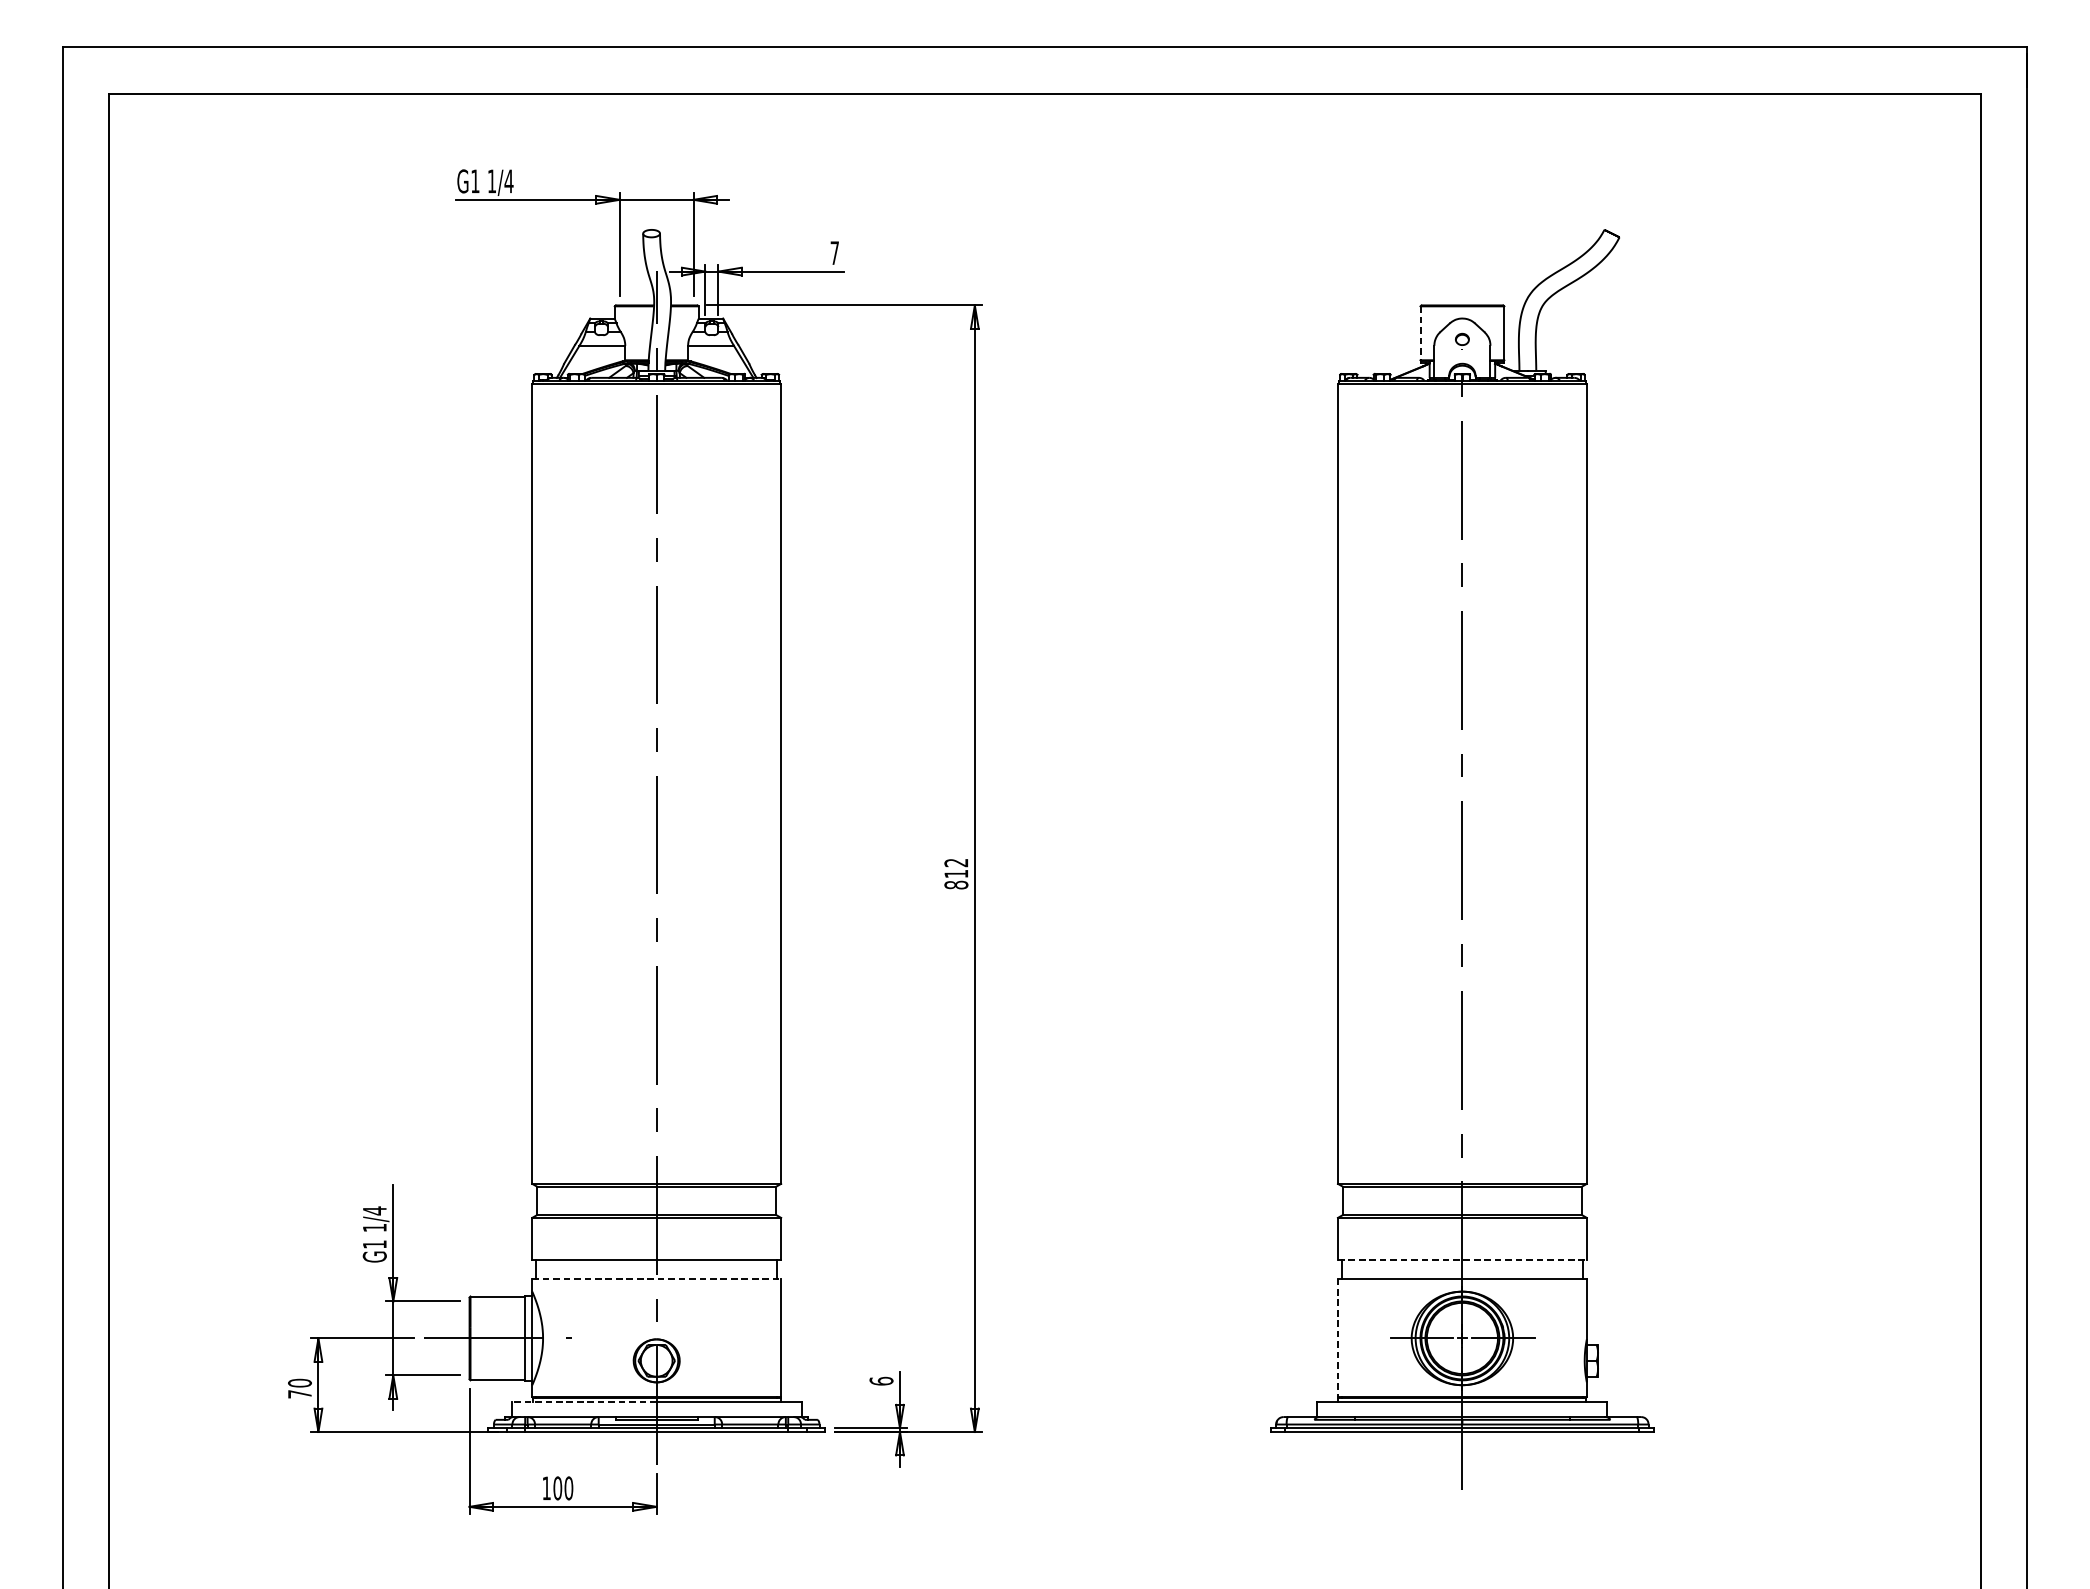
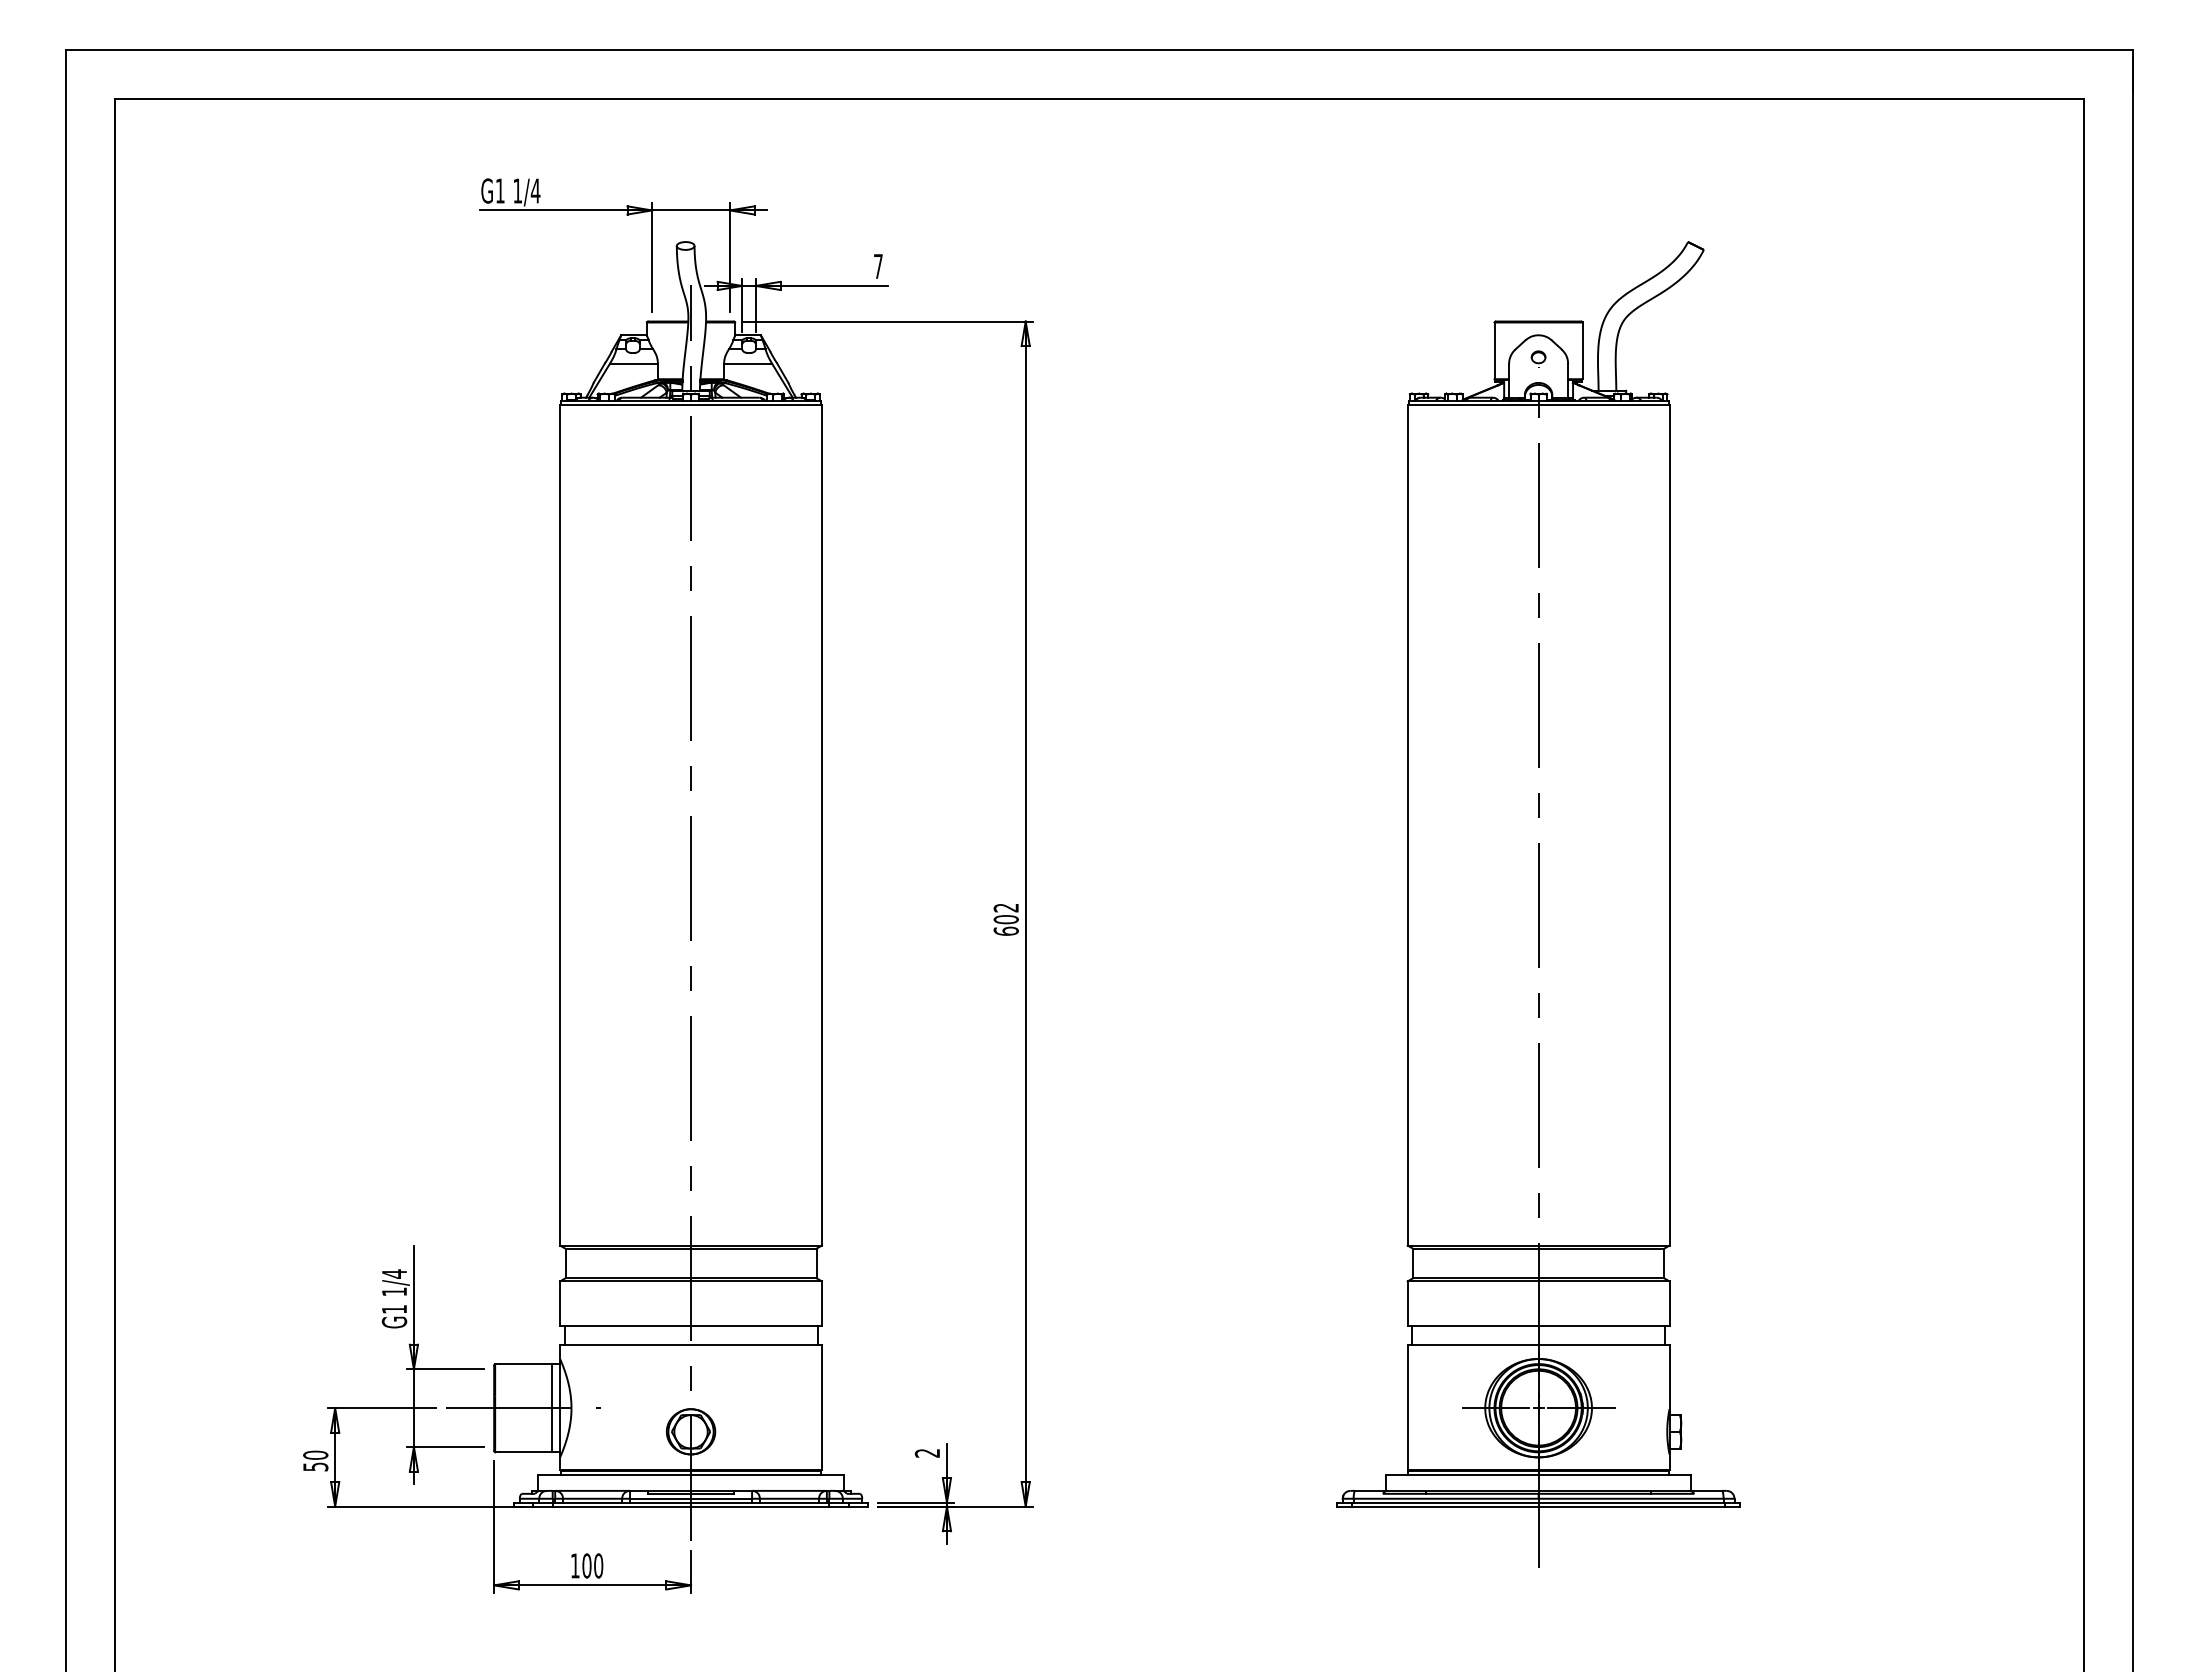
line: (1420, 333) -> (1494, 351), dashed -> solid
text: (955, 879) -> (1005, 925), 812 -> 602
line: (1462, 1259) -> (1538, 1325), dashed -> solid
line: (657, 1278) -> (691, 1345), dashed -> solid
line: (1337, 1337) -> (1407, 1407), dashed -> solid
text: (881, 1380) -> (927, 1452), 6 -> 2
text: (299, 1393) -> (315, 1466), 70 -> 50
line: (583, 1402) -> (614, 1475), dashed -> solid

